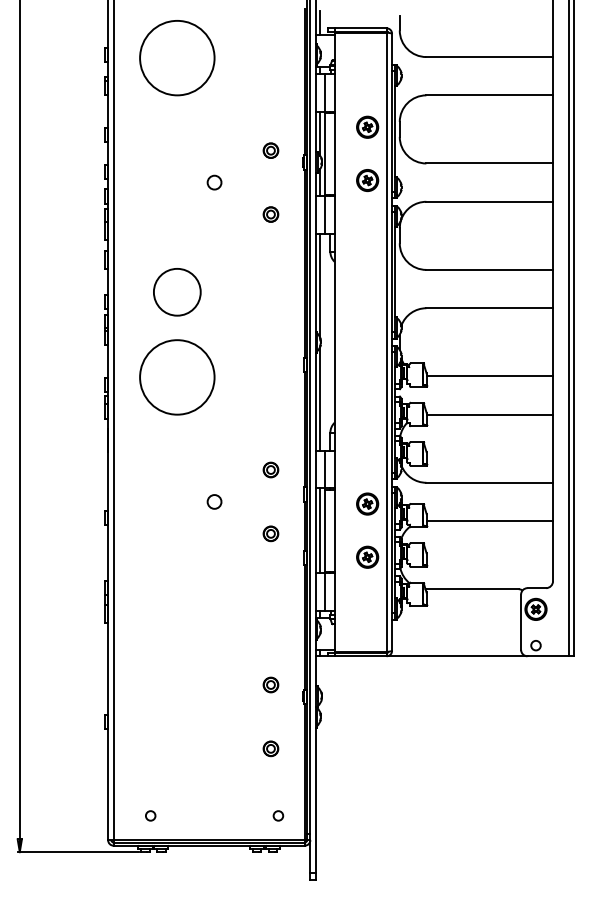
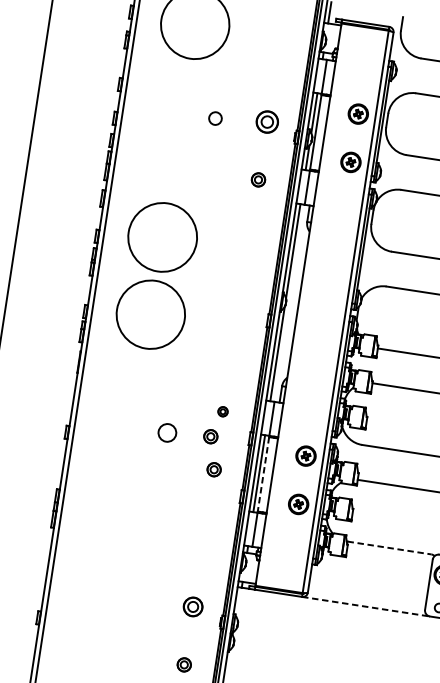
part: (270, 150) -> (266, 121), size x1.6
circle: (214, 182) -> (215, 118), moved
circle: (176, 291) -> (162, 236), size x1.6
part: (270, 469) -> (222, 411), size x0.7
part: (261, 498) -> (210, 436), added
circle: (214, 501) -> (167, 432), size x1.4
line: (324, 530) -> (263, 474), solid -> dashed
line: (473, 589) -> (390, 548), solid -> dashed
line: (457, 656) -> (366, 606), solid -> dashed
part: (270, 684) -> (192, 606), size x1.4

